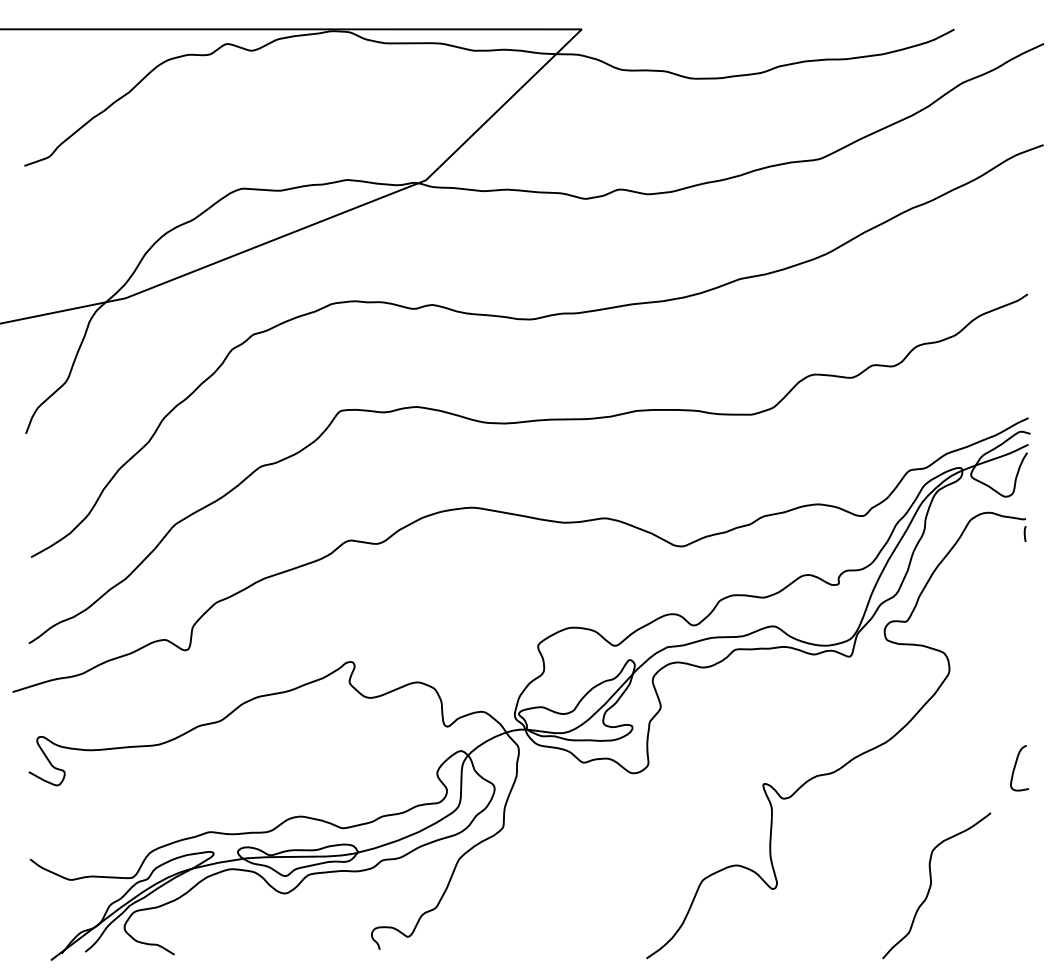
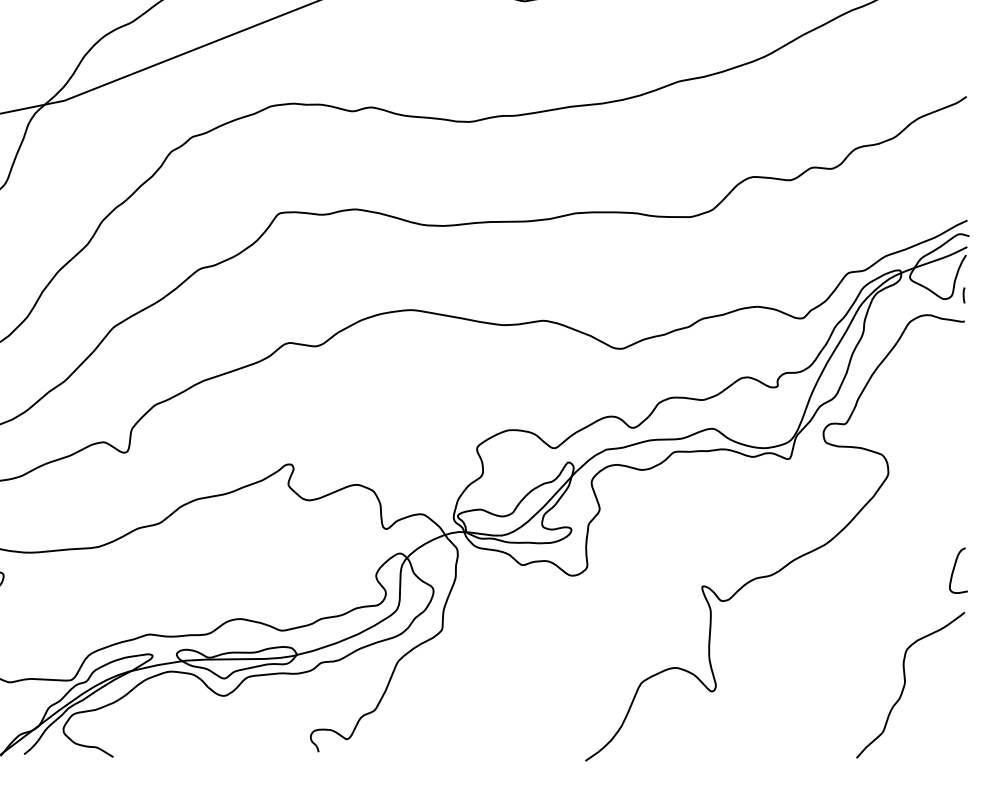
line: (1024, 533) -> (963, 294), moved
curve: (931, 885) -> (905, 684), moved

